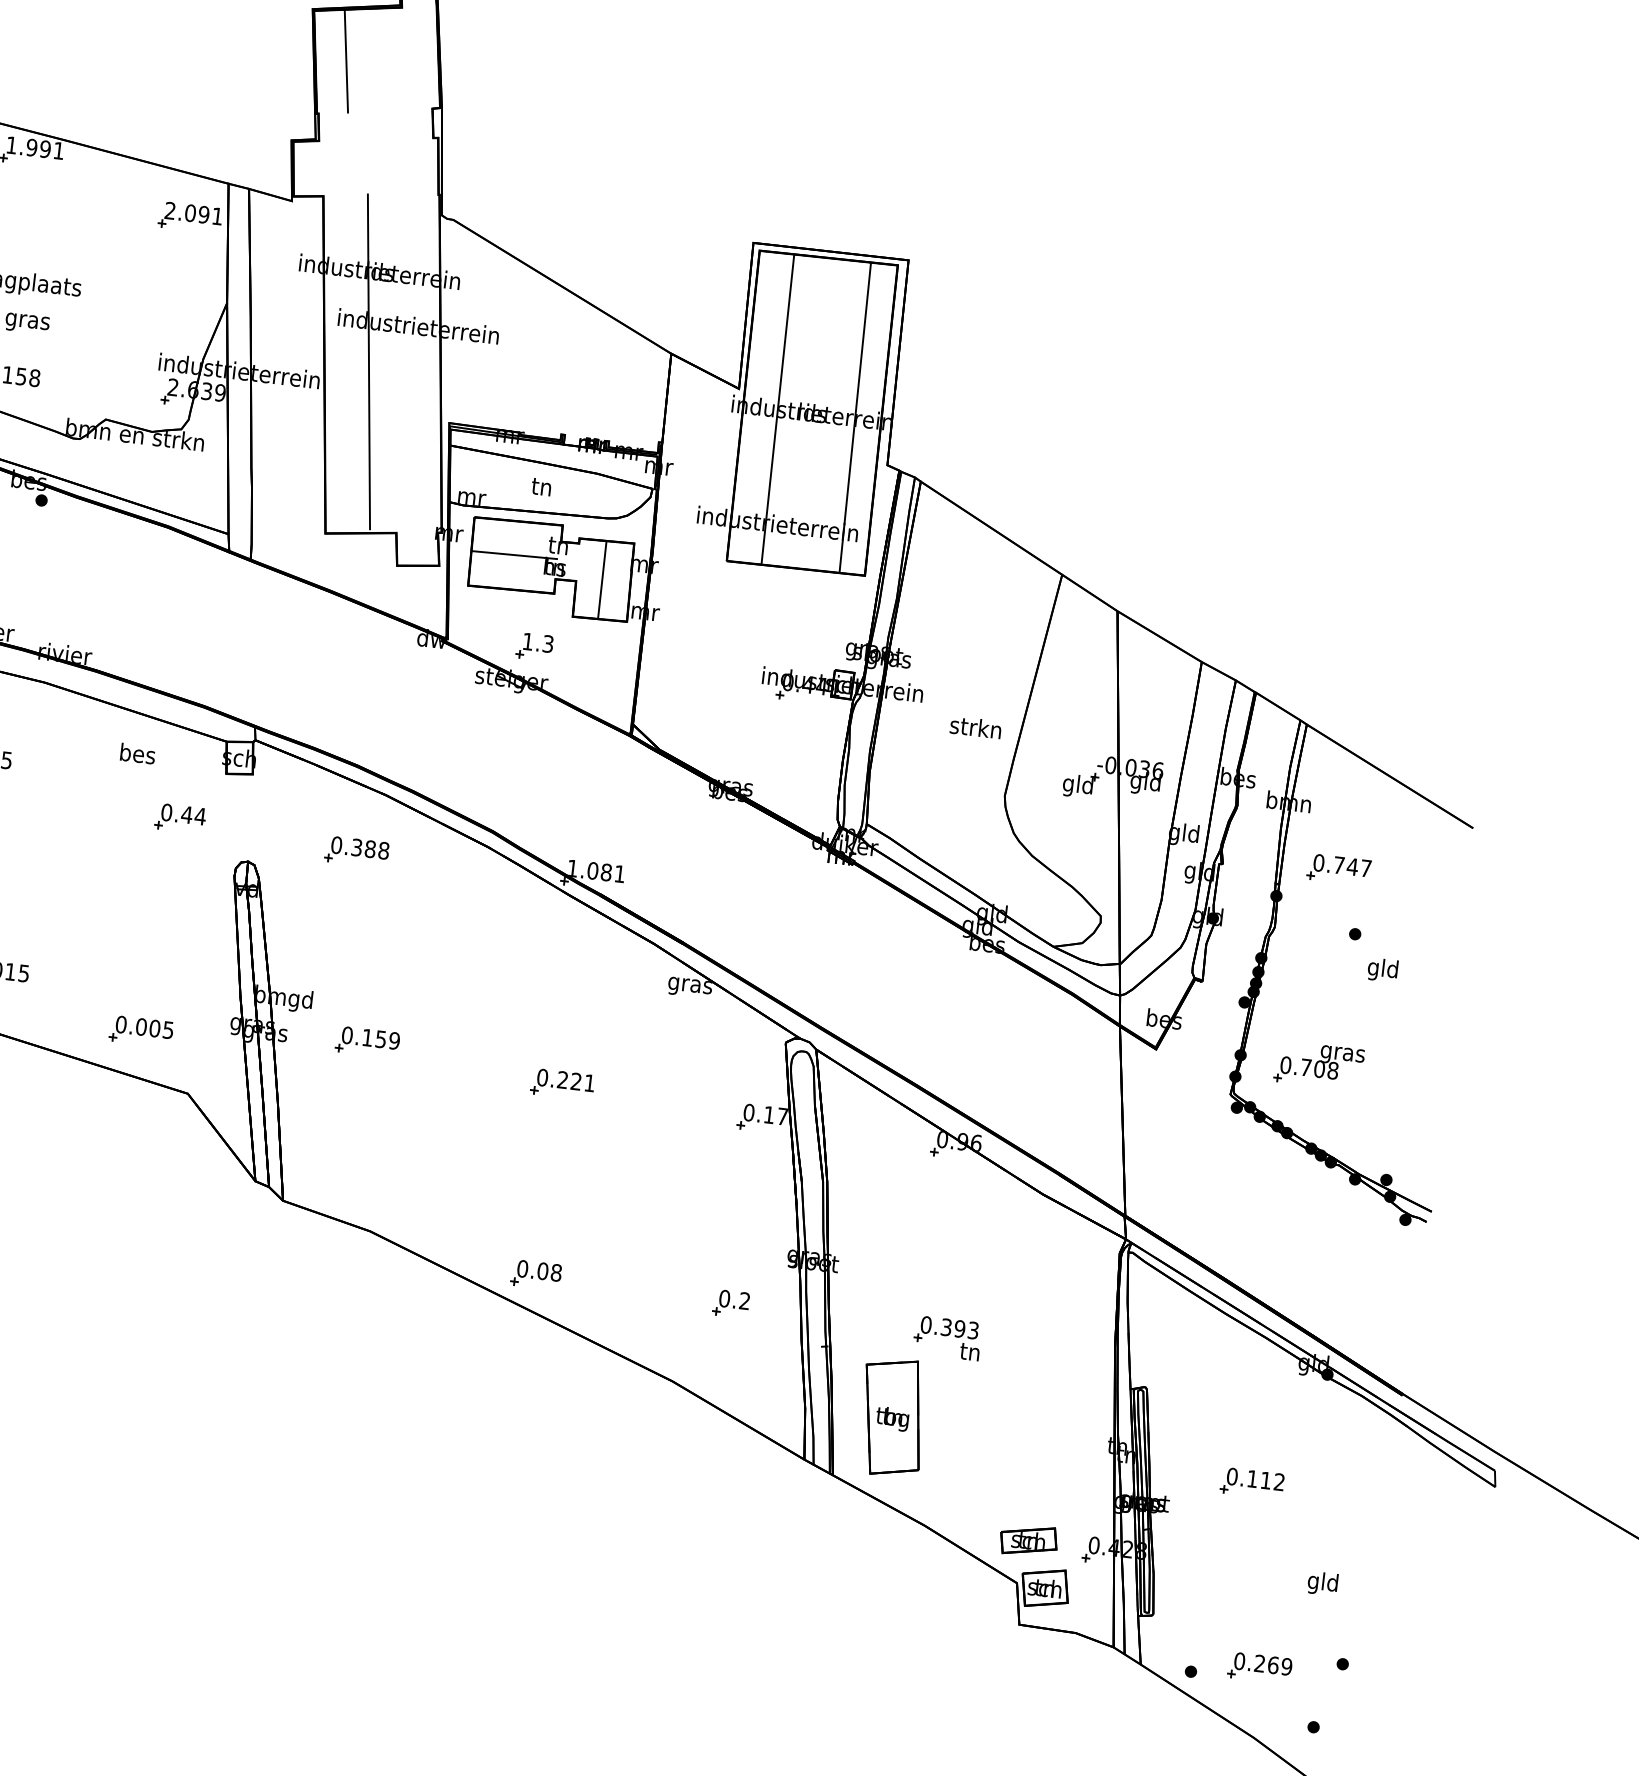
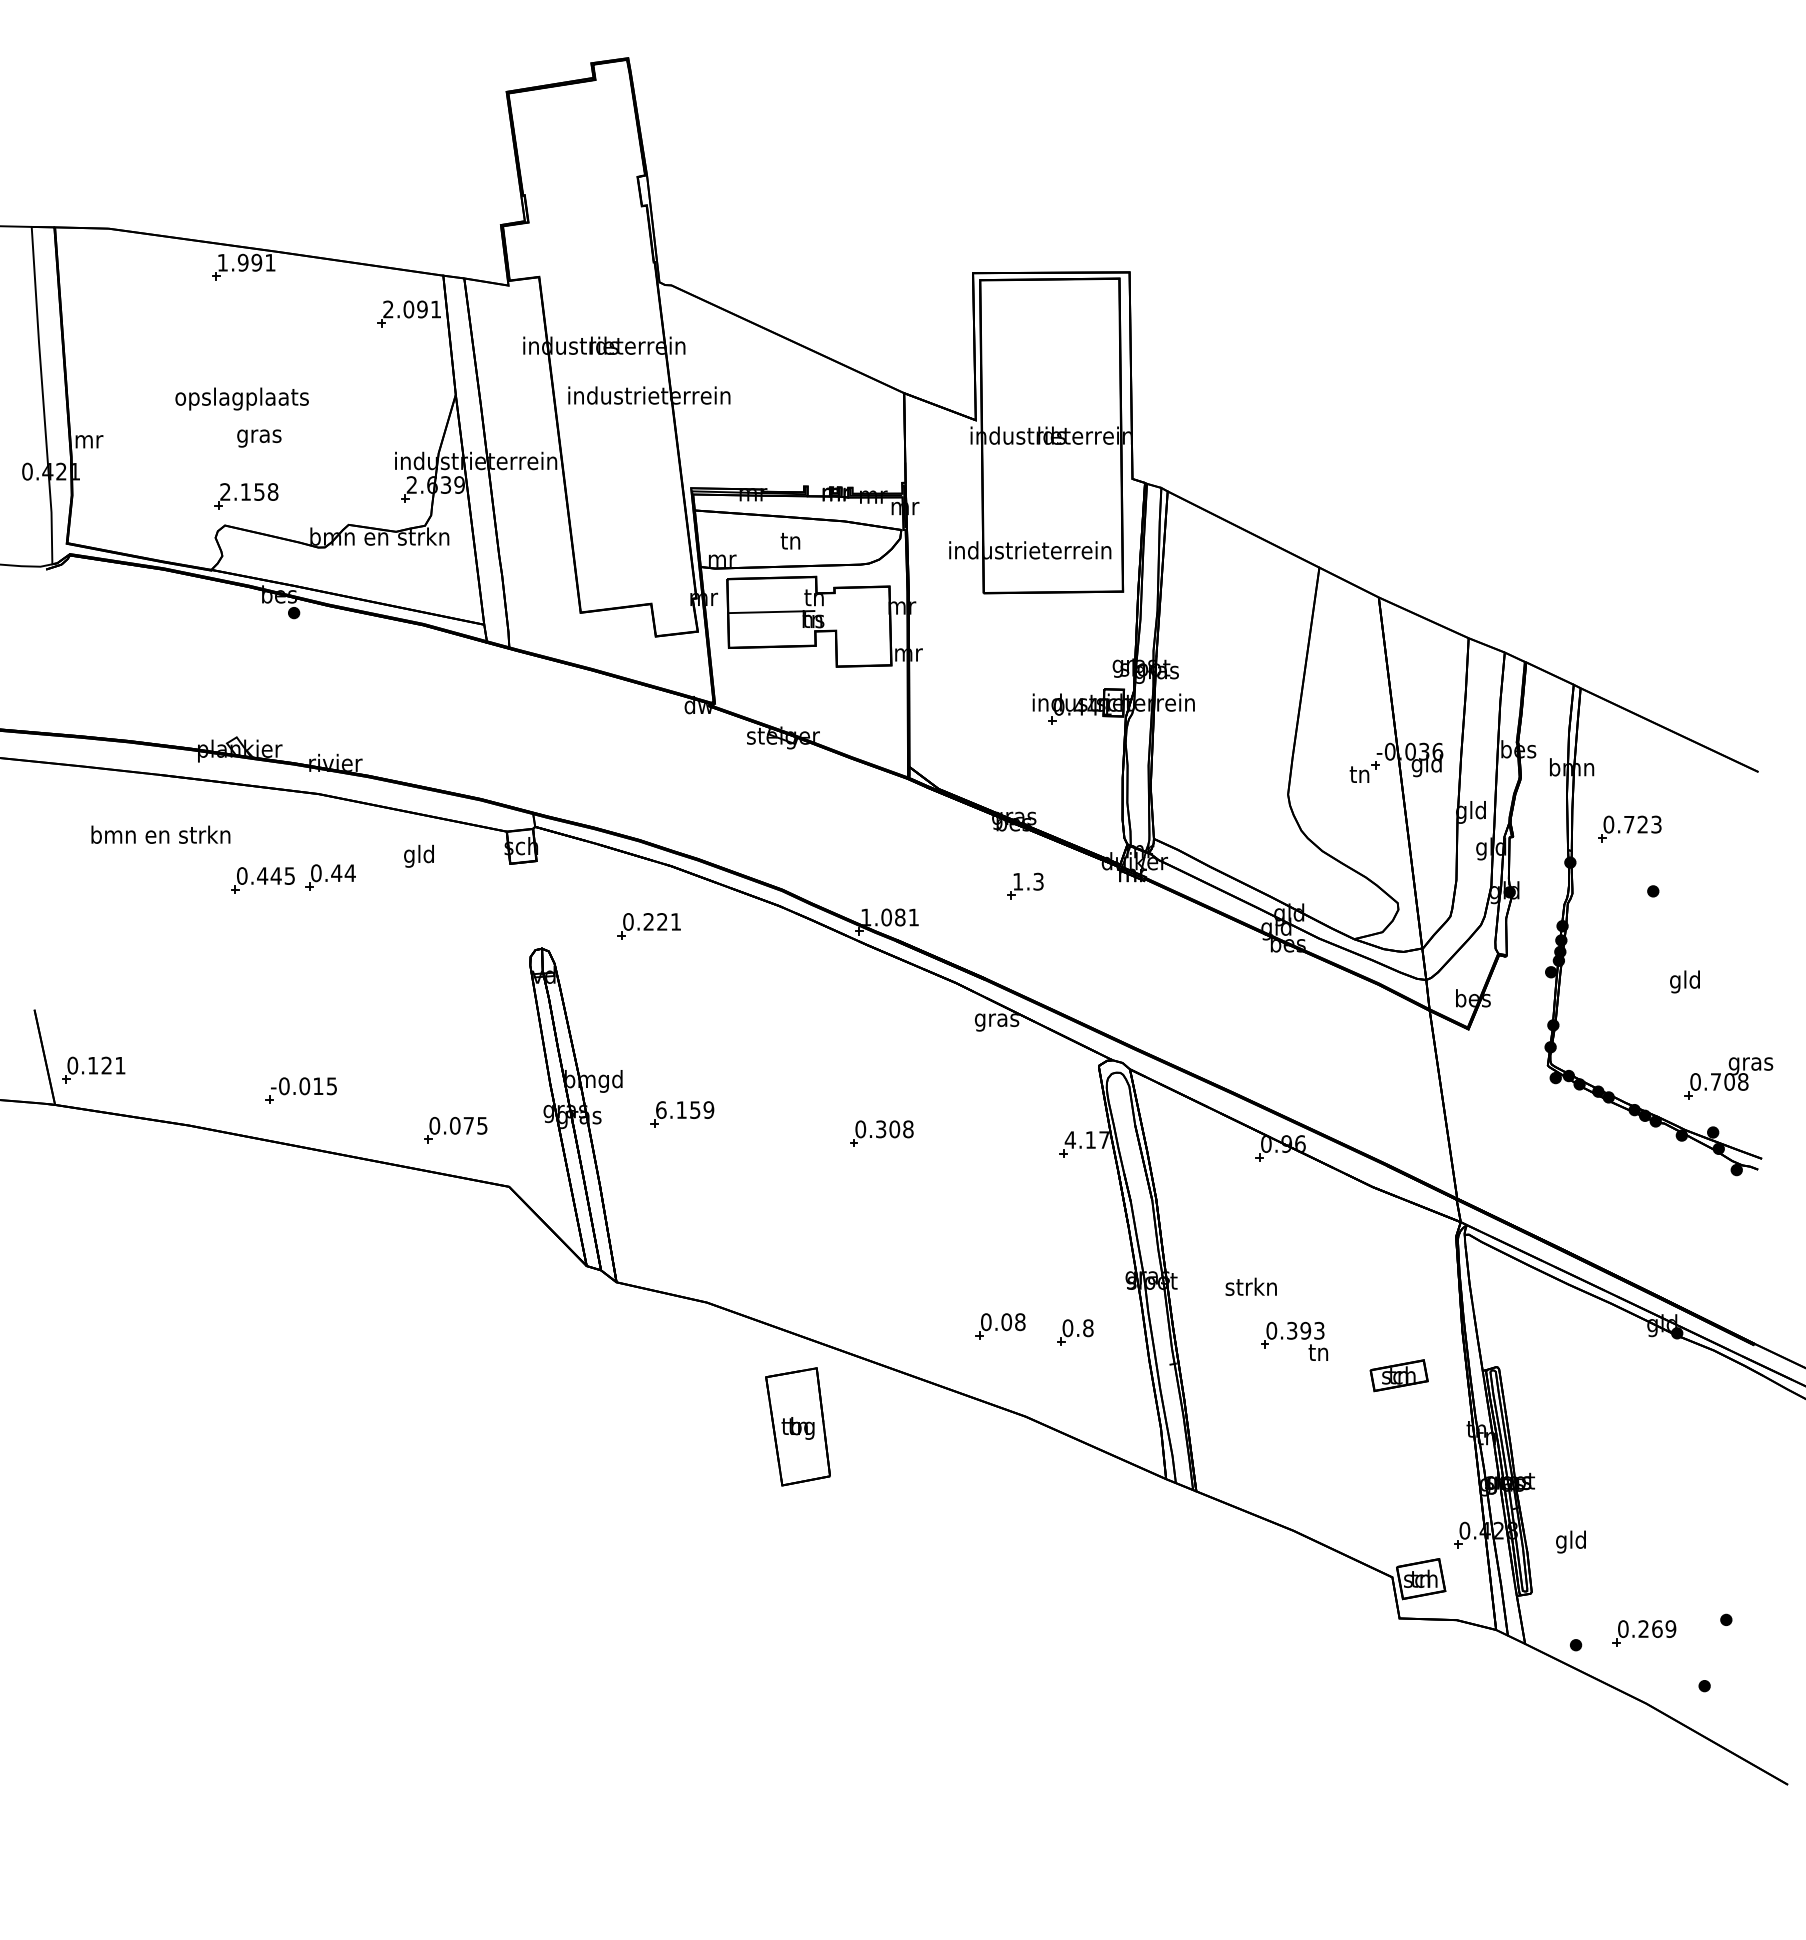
line: (345, 61) -> (545, 140), removed
line: (368, 361) -> (603, 436), removed
line: (777, 409) -> (1016, 436), removed
line: (854, 417) -> (1094, 435), removed
line: (601, 579) -> (861, 626), removed
part: (534, 646) -> (1025, 885), moved
text: (975, 727) -> (1250, 1286), moved
text: (137, 755) -> (419, 855), bes -> gld
text: (1077, 786) -> (1359, 776), gld -> tn
part: (180, 818) -> (330, 877), moved
text: (370, 848) -> (662, 921), 0.388 -> 0.221
text: (1359, 867) -> (1649, 824), 0.747 -> 0.723
text: (1382, 969) -> (1684, 981), moved
text: (154, 1028) -> (468, 1125), 0.005 -> 0.075
text: (347, 1034) -> (661, 1109), 0.159 -> 6.159
part: (1318, 1065) -> (1728, 1078), moved
text: (576, 1081) -> (894, 1129), 0.221 -> 0.308
text: (749, 1112) -> (1070, 1139), 0.17 -> 4.17
part: (536, 1274) -> (1000, 1326), moved
text: (745, 1301) -> (1088, 1328), 0.2 -> 0.8
part: (892, 1417) -> (797, 1426), moved
part: (1251, 1483) -> (1614, 1450), removed
part: (1028, 1540) -> (1398, 1375), moved
text: (1322, 1583) -> (1570, 1541), moved

